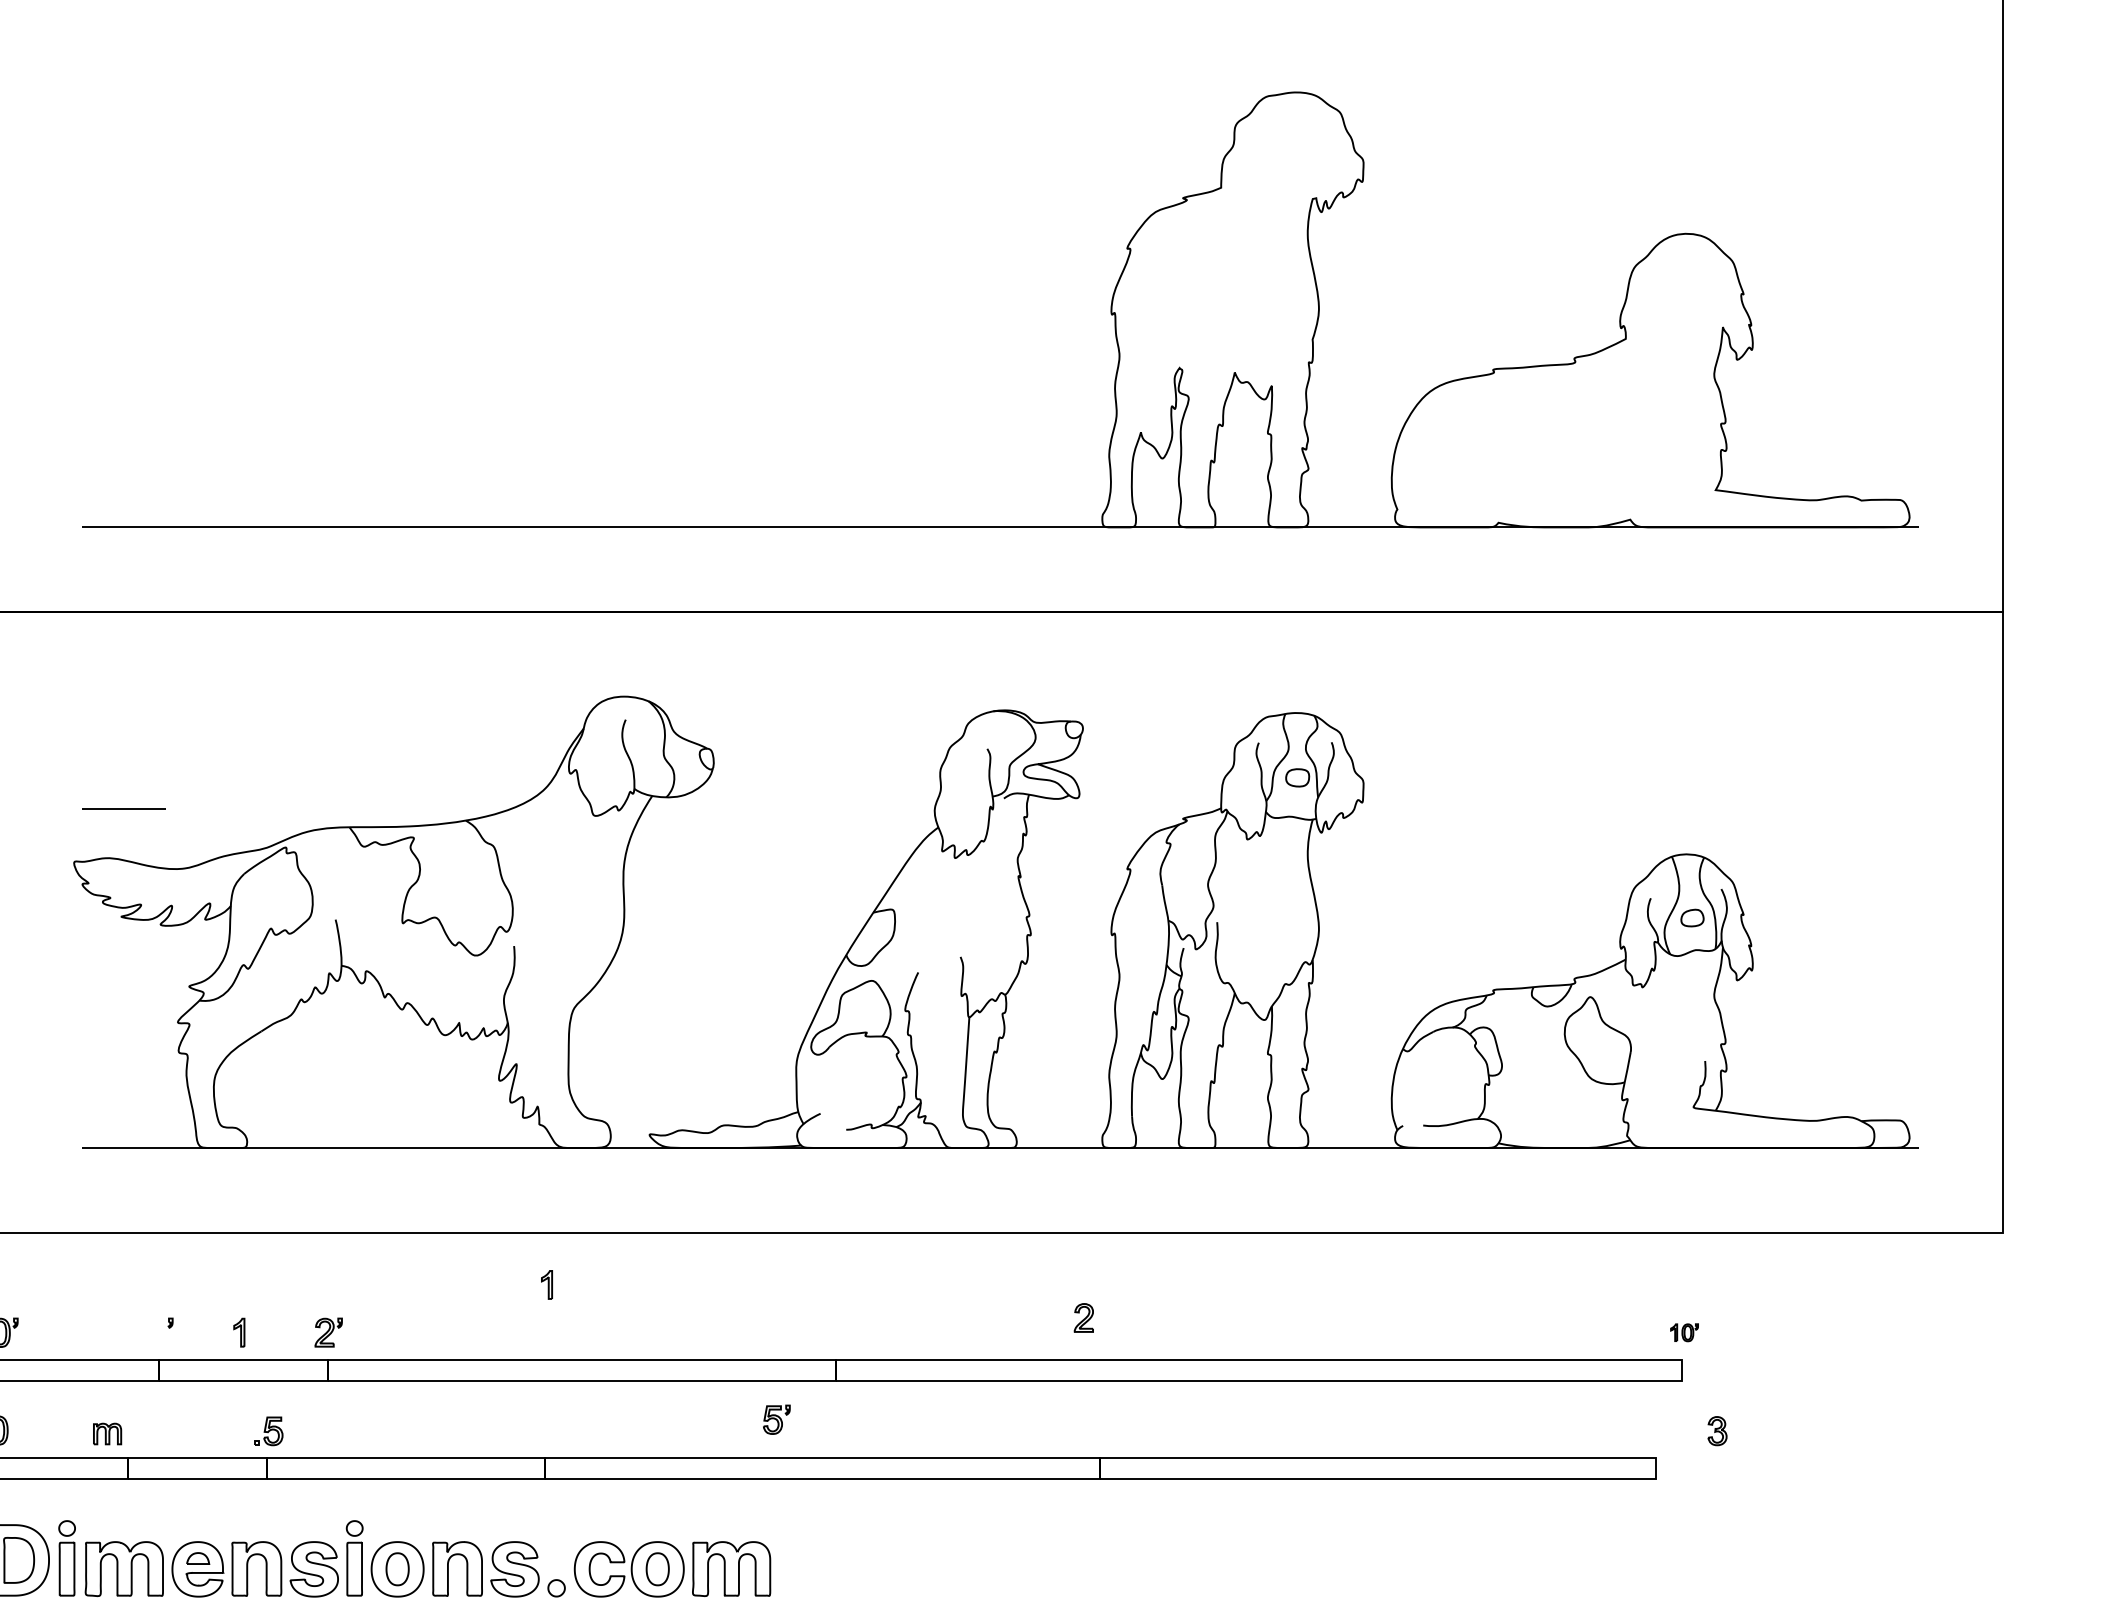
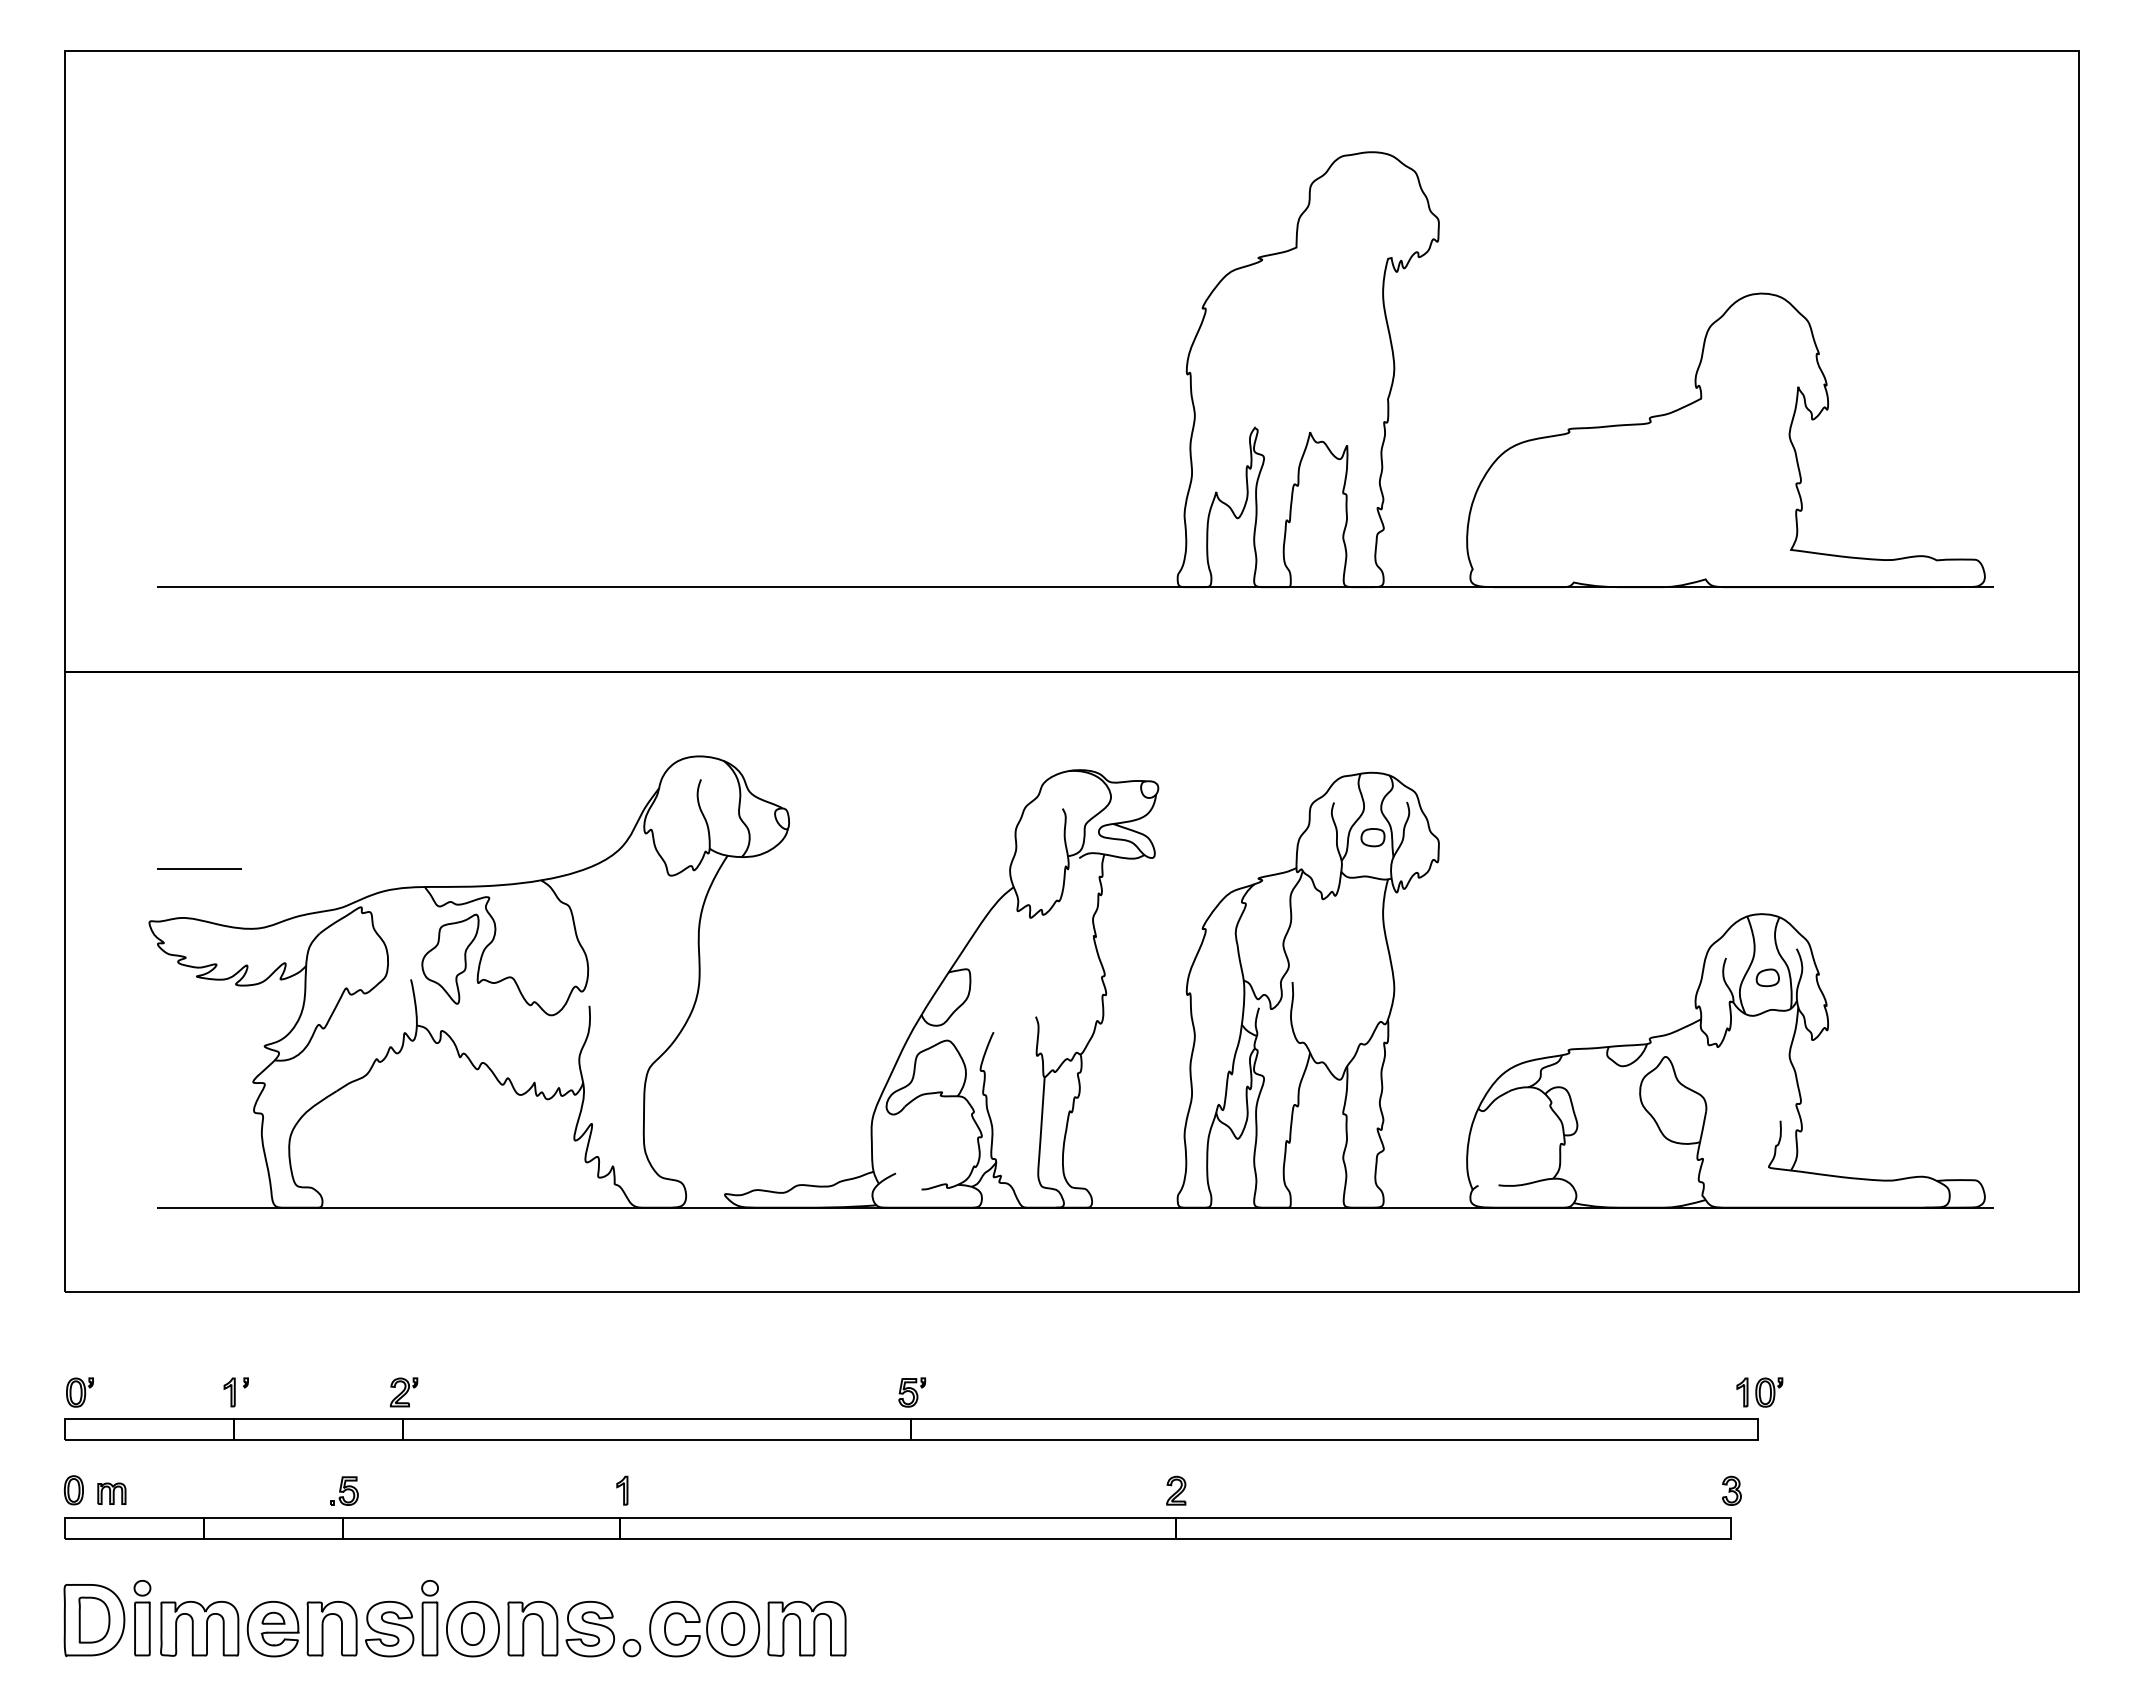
part: (375, 898) -> (450, 958), added
part: (547, 1284) -> (622, 1490), moved
part: (1084, 1317) -> (1176, 1490), moved
part: (239, 1332) -> (229, 1392), moved
part: (1684, 1332) -> (1759, 1392), size x1.67
part: (777, 1419) -> (912, 1392), moved
part: (1717, 1430) -> (1731, 1490), moved
part: (107, 1433) -> (111, 1493), moved

